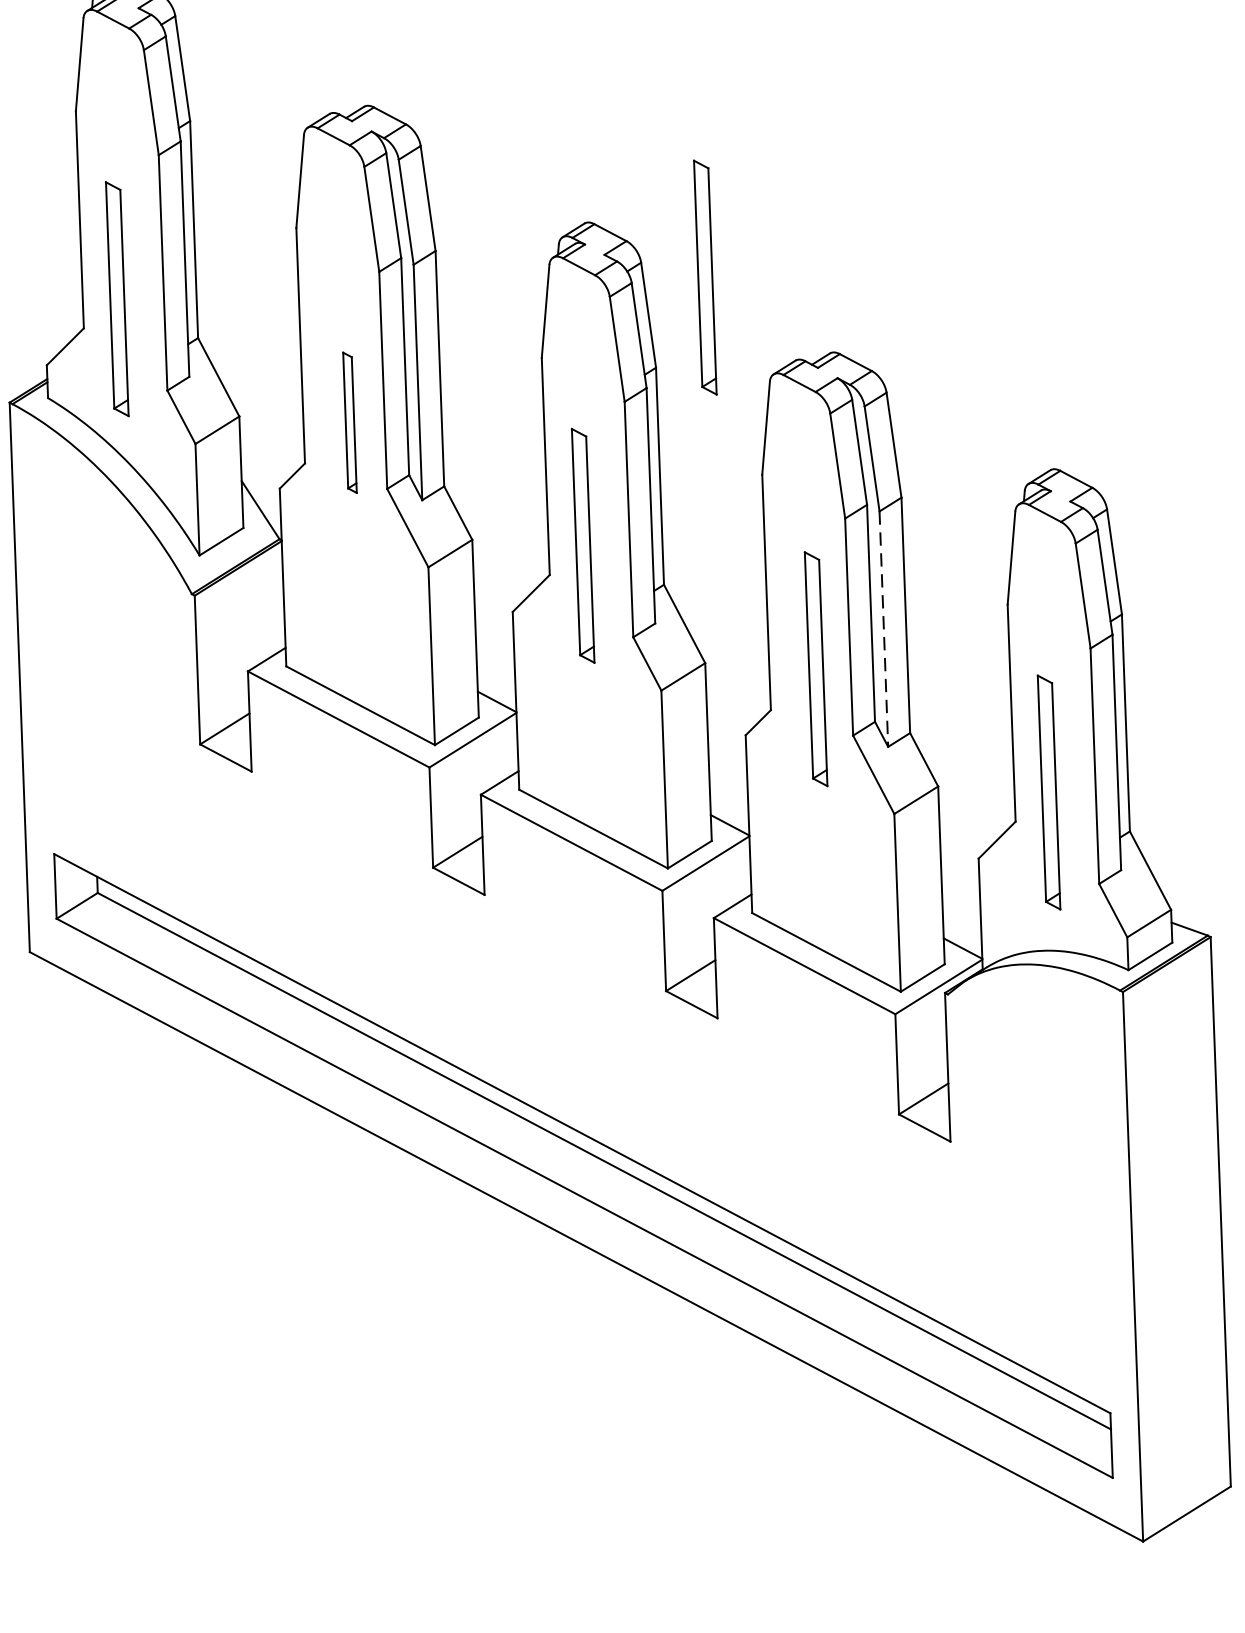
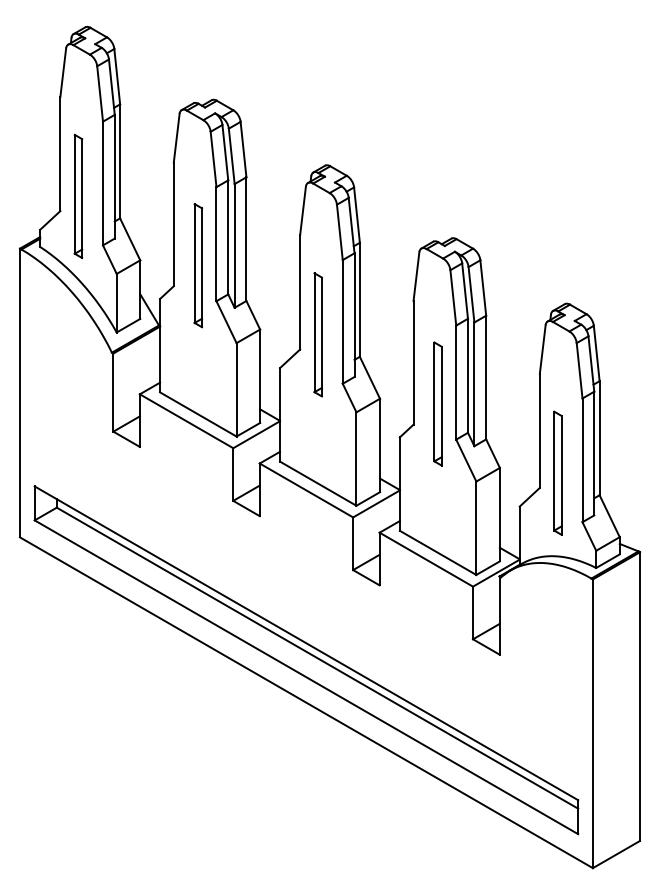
part: (705, 277) -> (387, 196), removed
part: (348, 422) -> (197, 265), size x1.67
line: (884, 629) -> (474, 384), dashed -> solid

